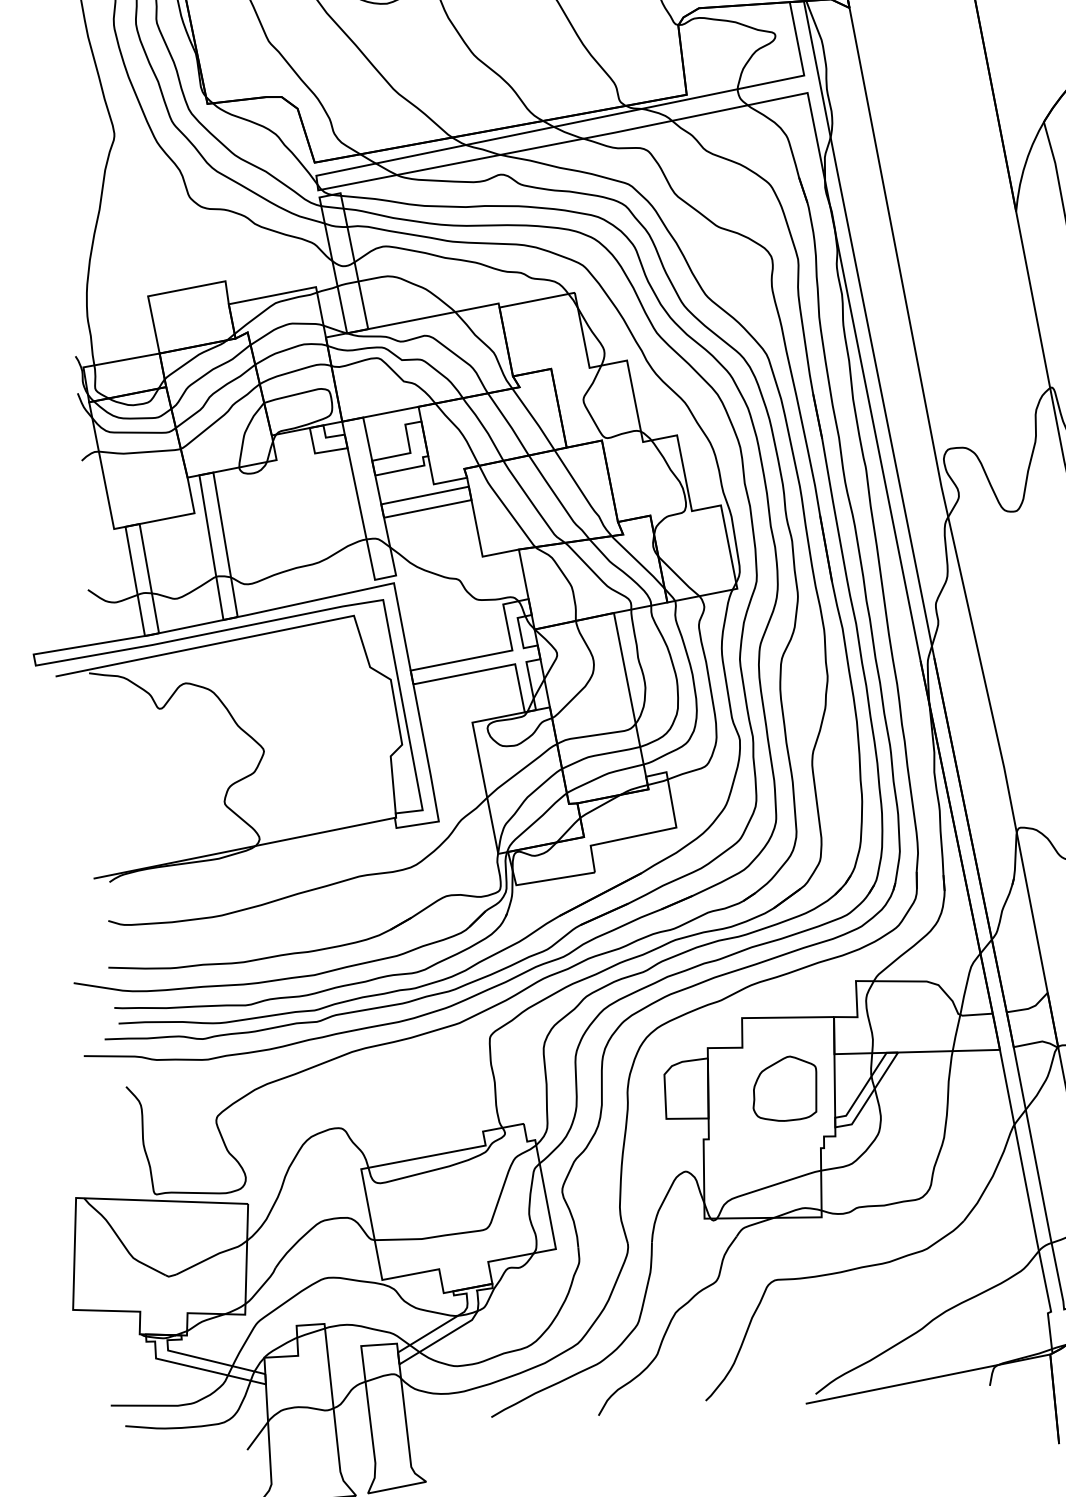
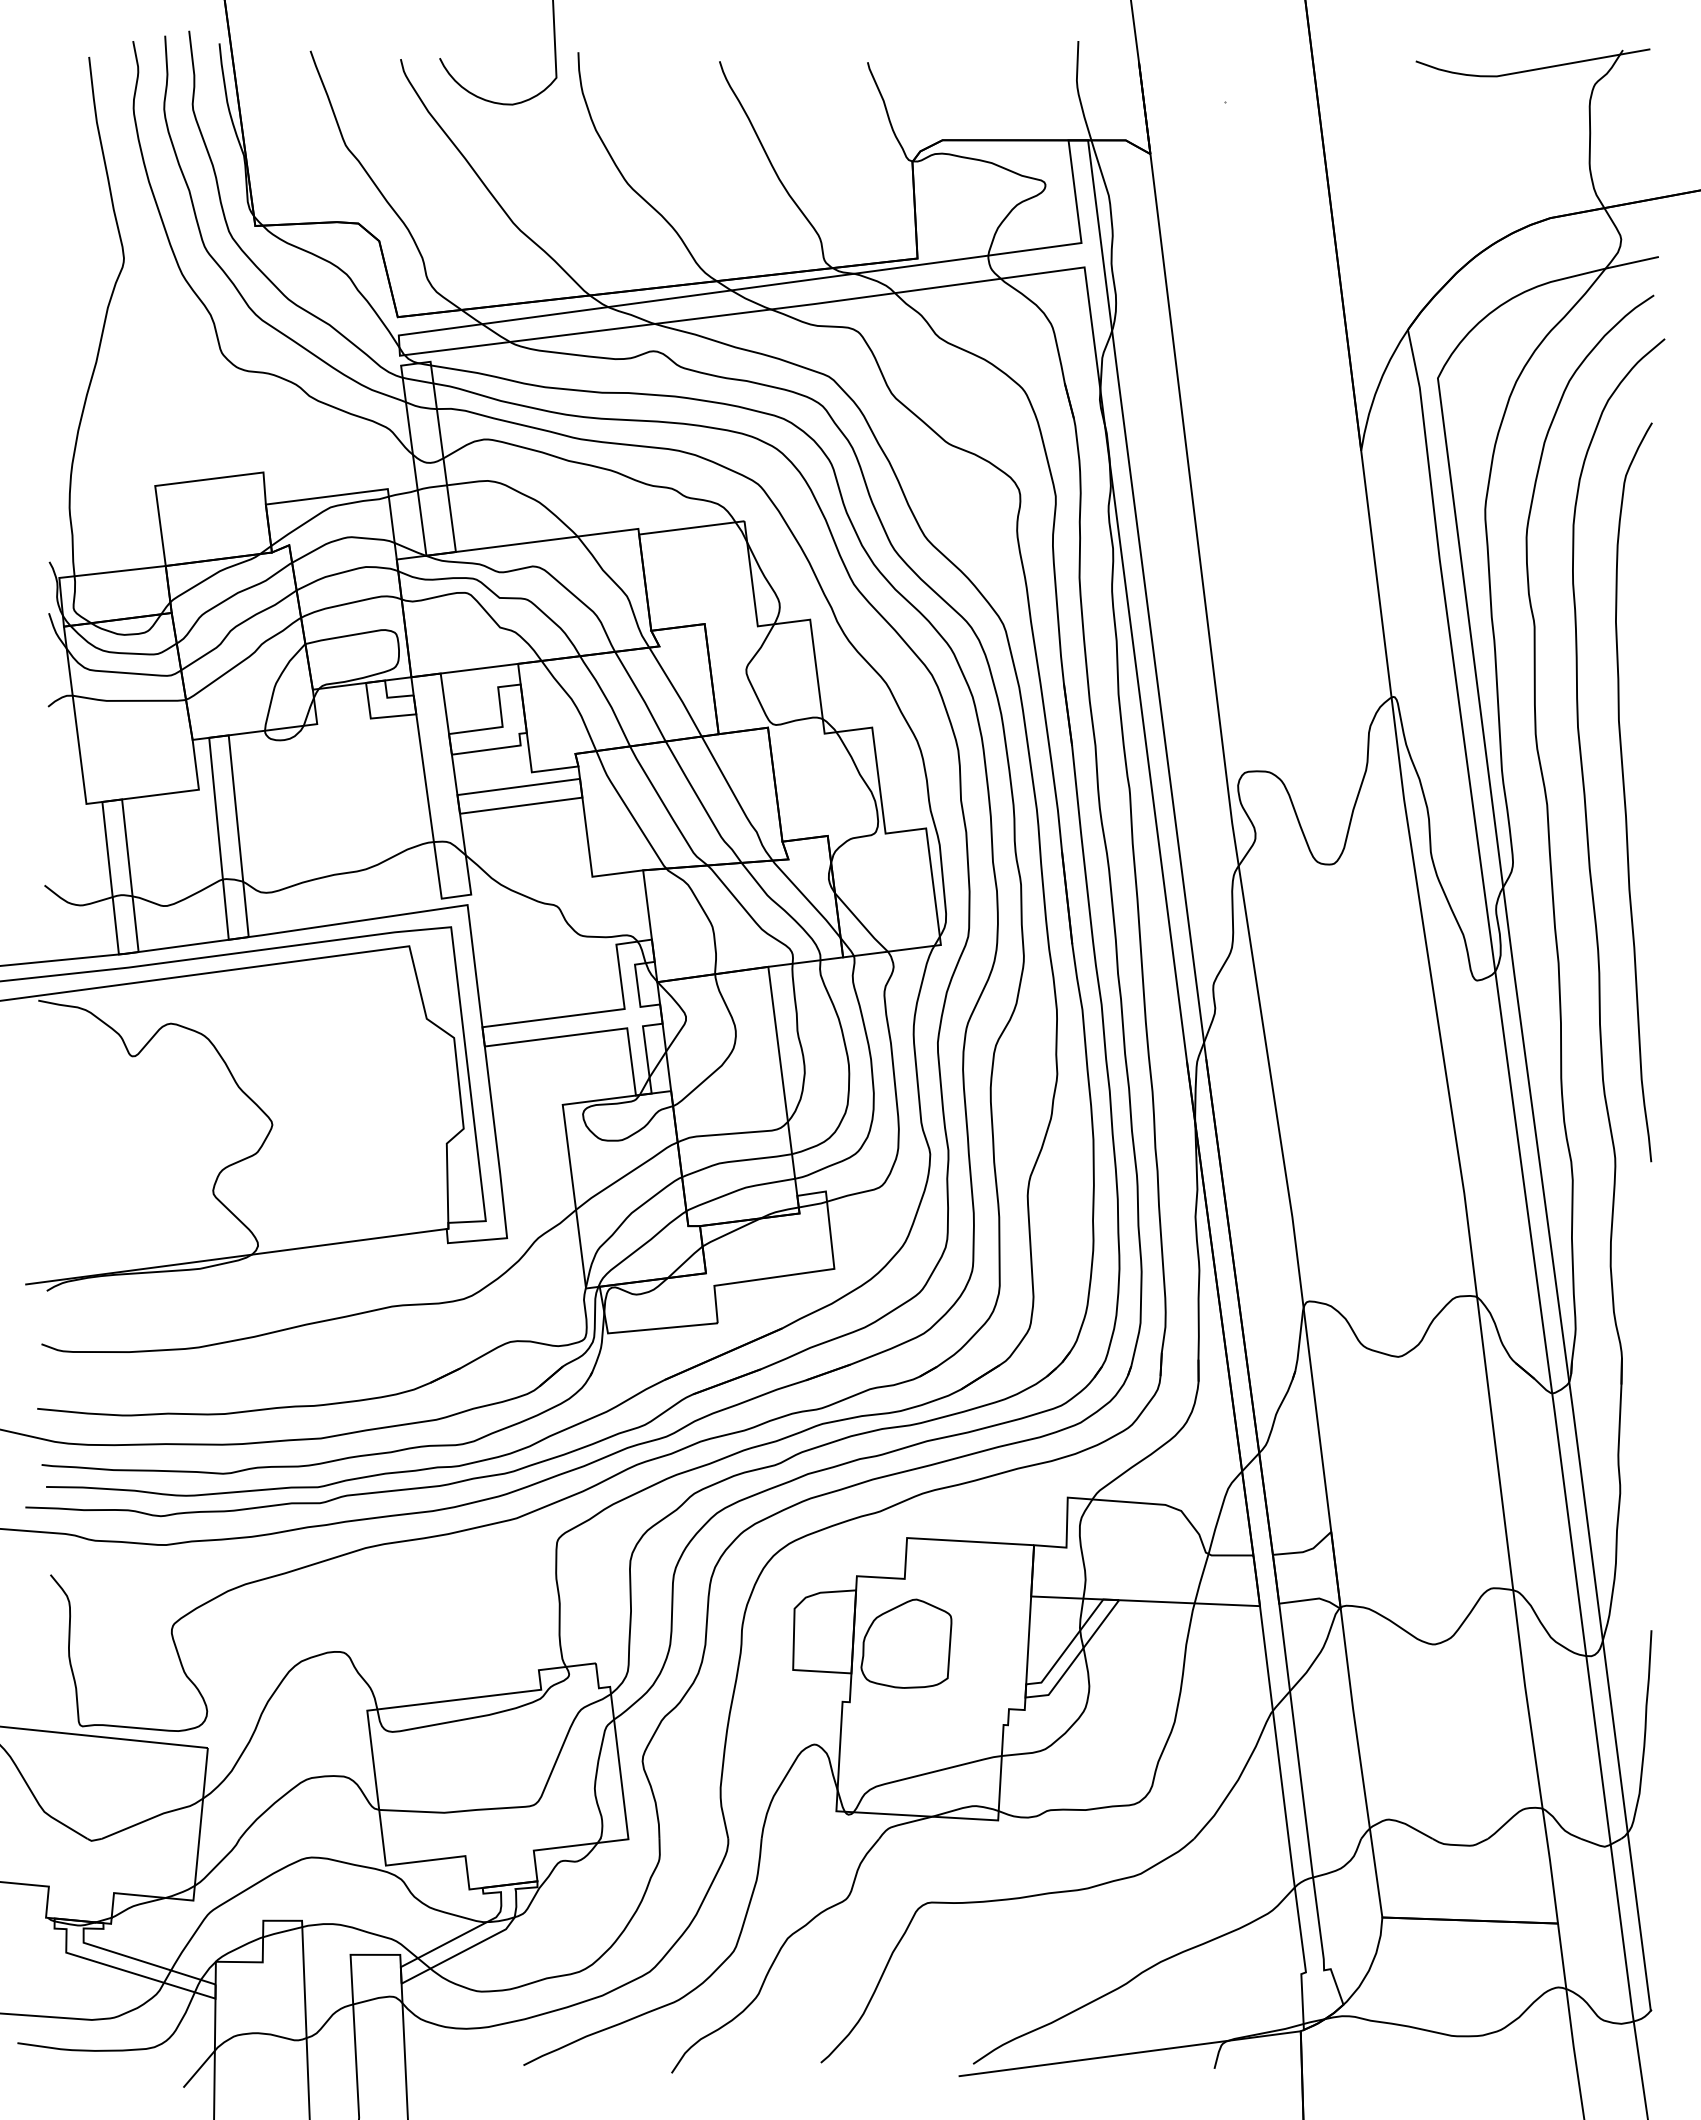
part: (784, 1088) -> (906, 1643), moved

